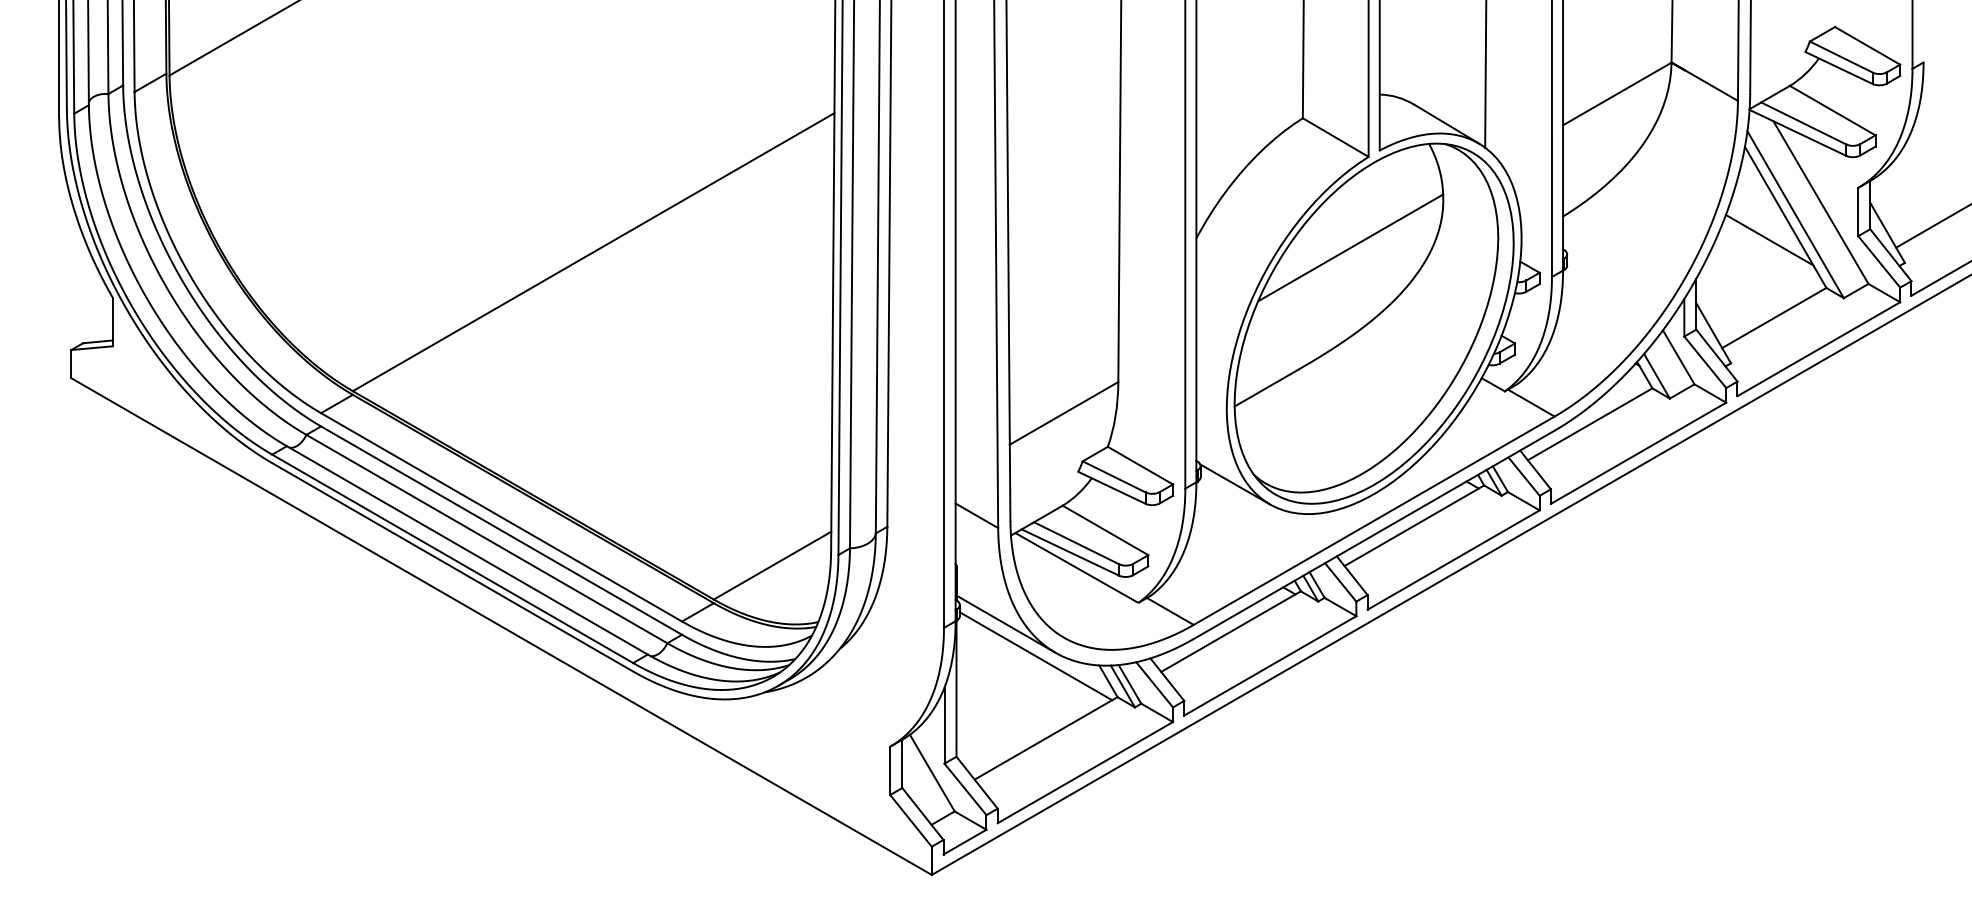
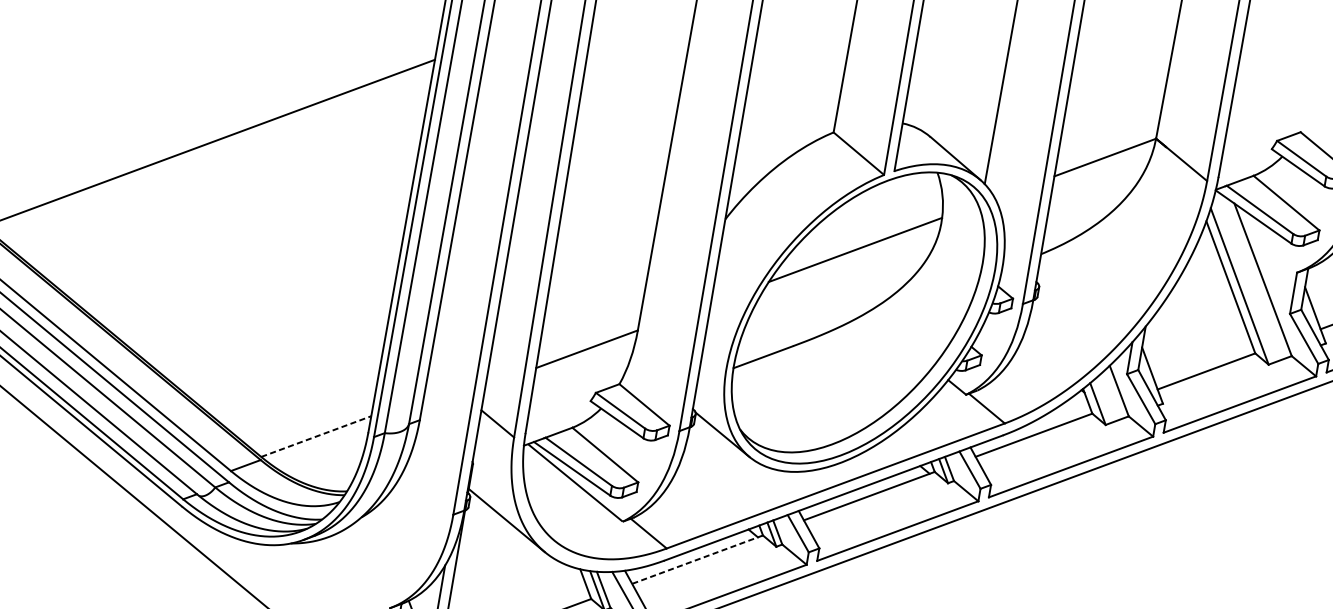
line: (1769, 239) -> (1213, 303), removed
line: (772, 565) -> (316, 436), solid -> dashed
line: (1231, 631) -> (697, 559), solid -> dashed
line: (1035, 656) -> (527, 552), removed

